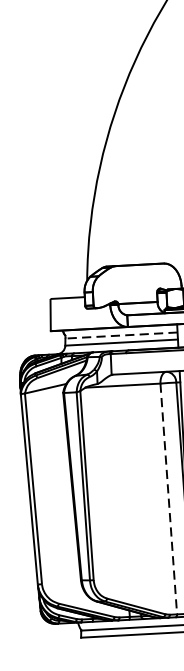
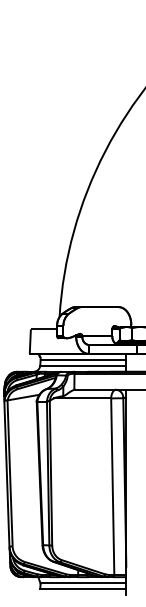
line: (121, 335) -> (83, 360), dashed -> solid
line: (168, 498) -> (112, 486), dashed -> solid

